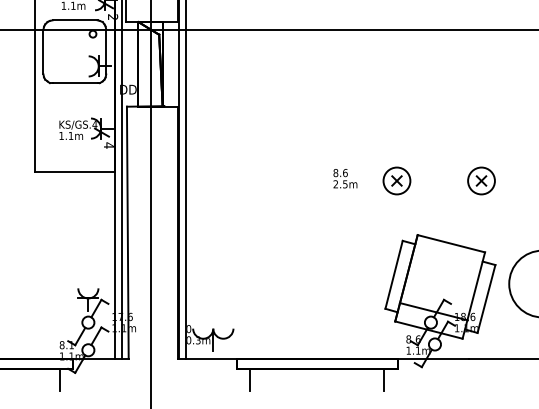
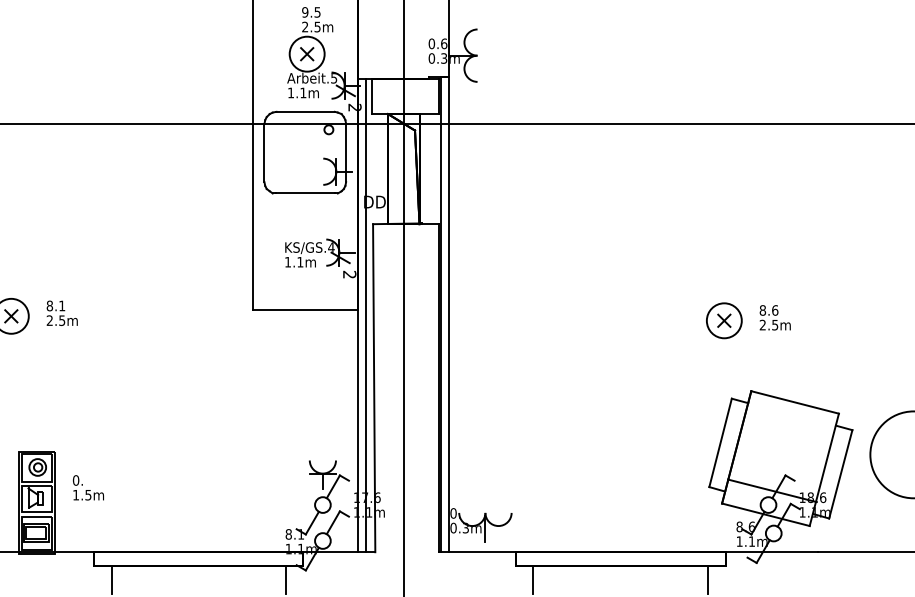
text: (108, 145) -> (349, 274), 4 -> 2
text: (344, 178) -> (774, 317), moved
part: (481, 180) -> (834, 320), removed

